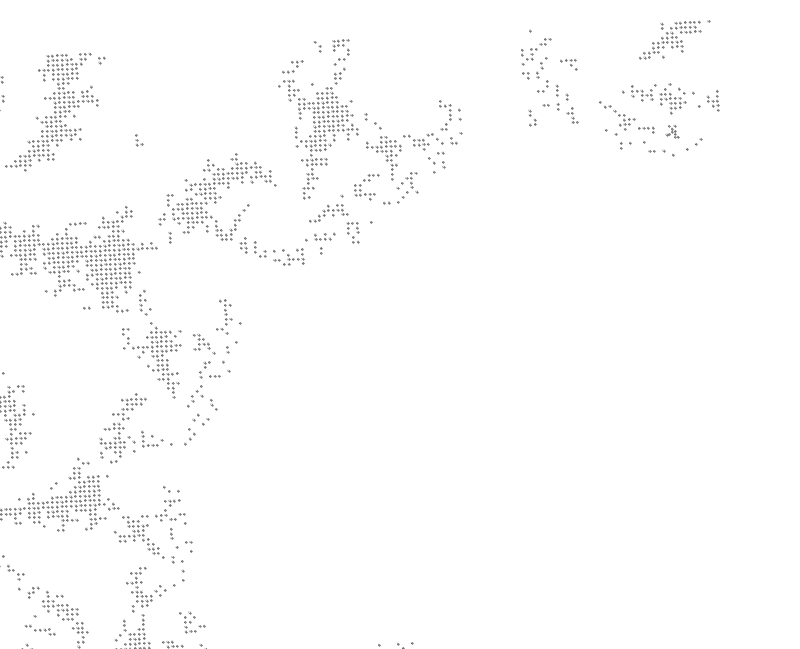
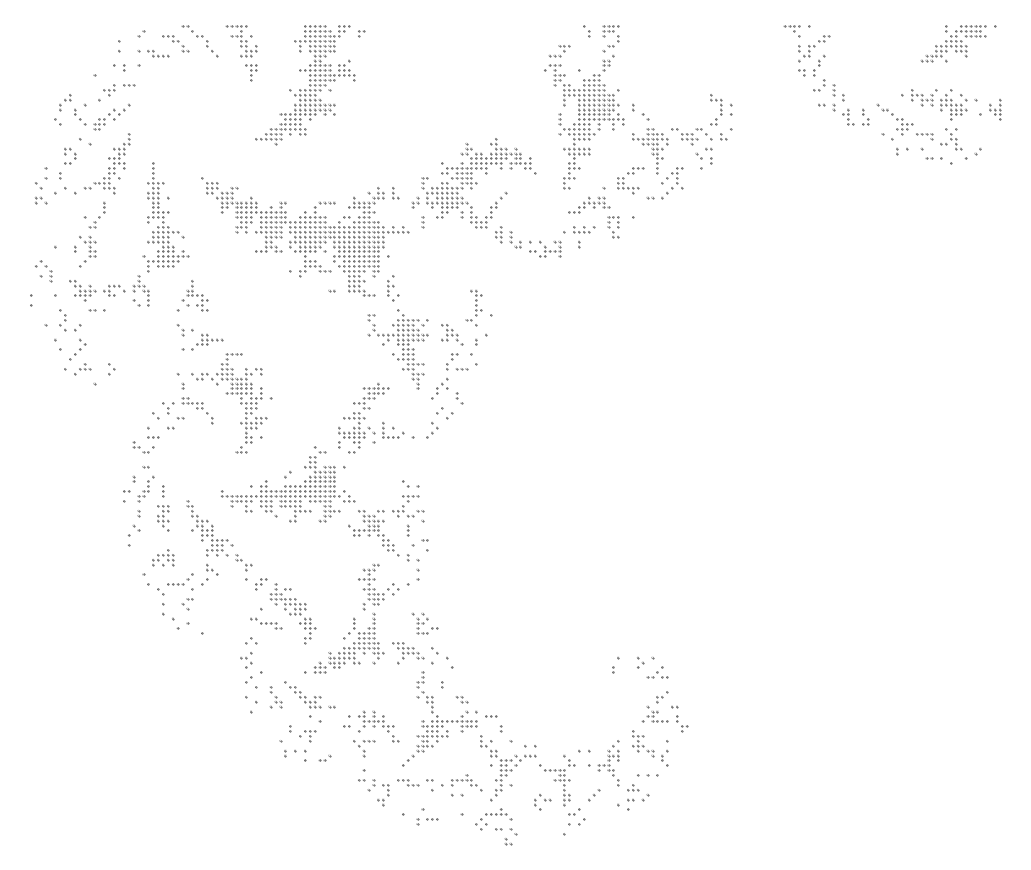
part: (568, 65) -> (791, 31), moved
part: (532, 117) -> (865, 116), moved
part: (672, 131) -> (951, 139), size x1.67
part: (138, 140) -> (395, 193), moved

